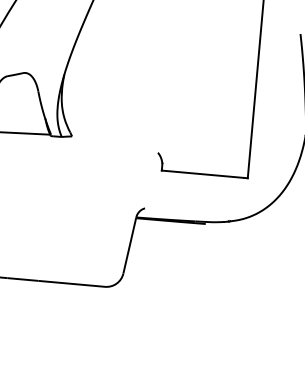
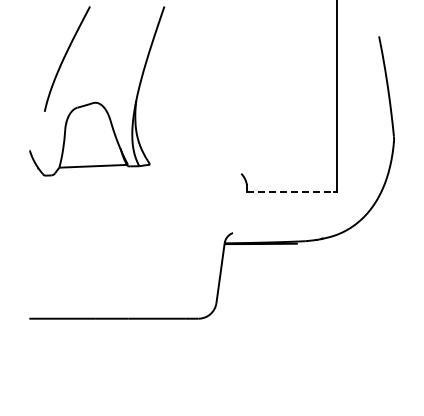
line: (203, 174) -> (290, 192), solid -> dashed

